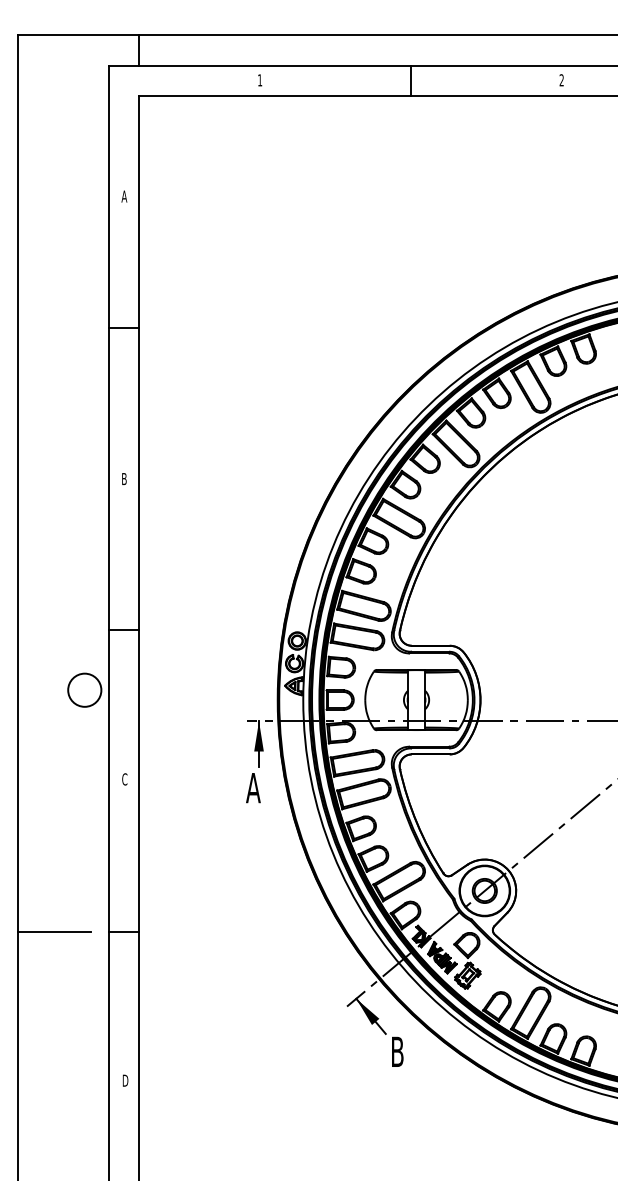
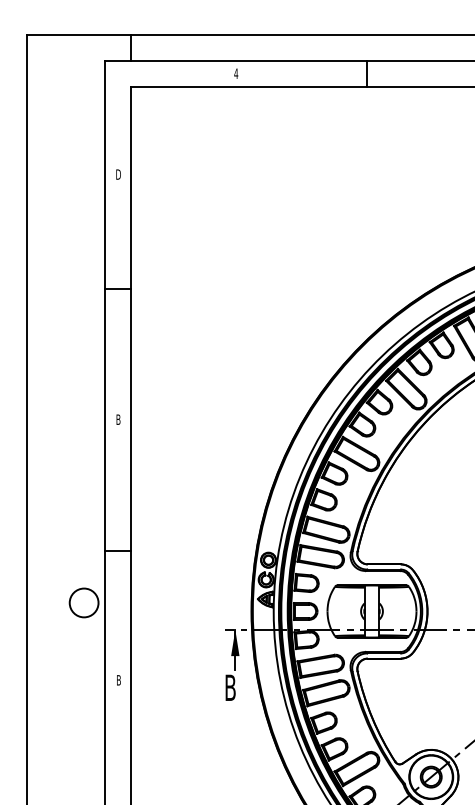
text: (259, 80) -> (235, 73), 1 -> 4
text: (124, 196) -> (118, 174), A -> D
text: (124, 779) -> (118, 680), C -> B
text: (253, 788) -> (230, 688), A -> B

